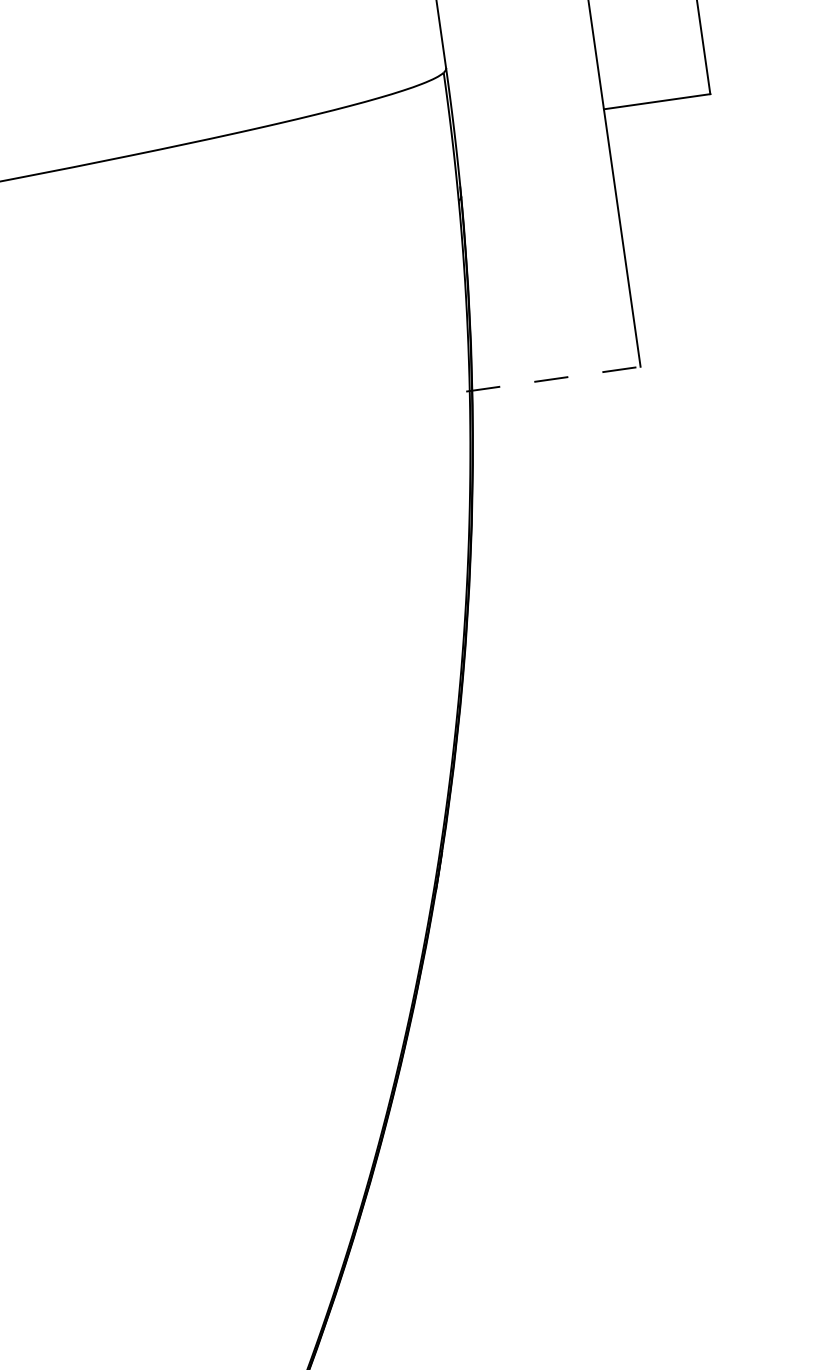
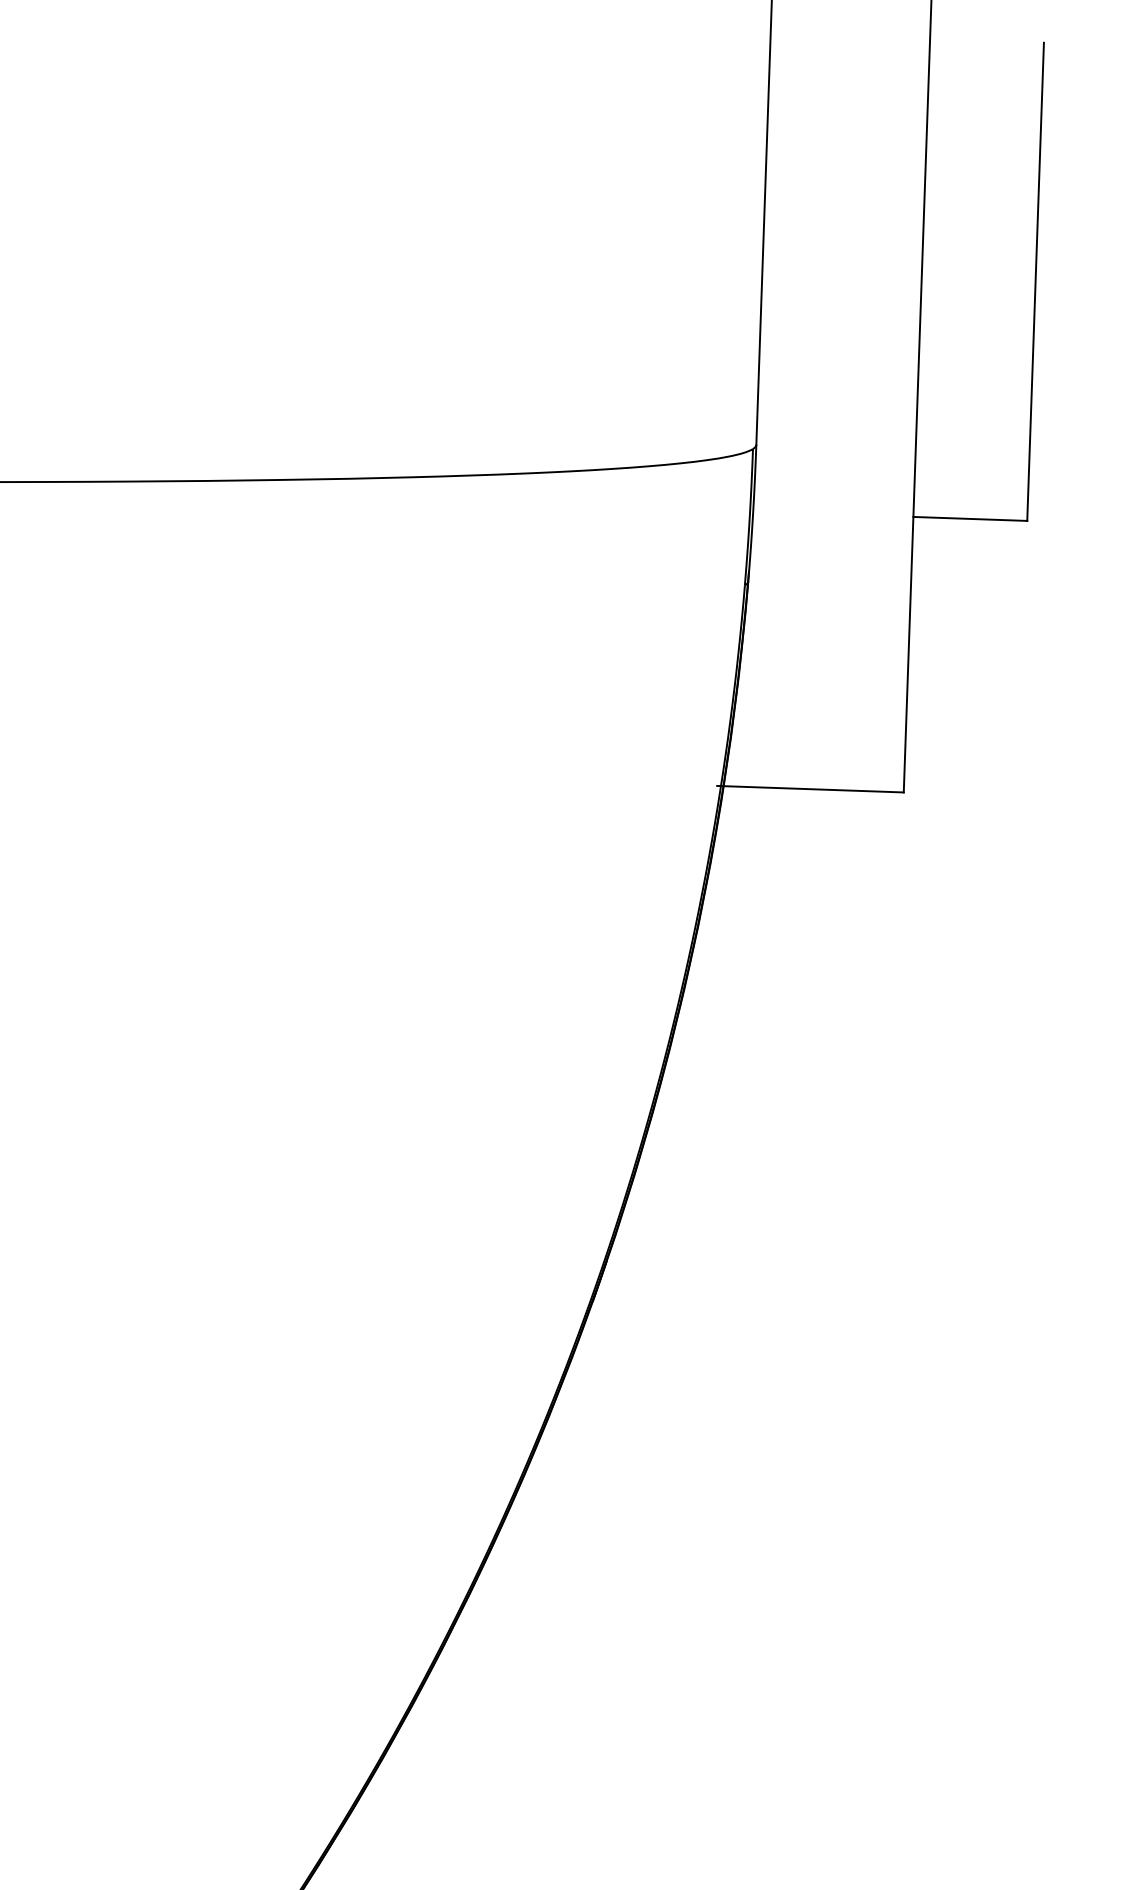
line: (553, 379) -> (810, 789), dashed -> solid

